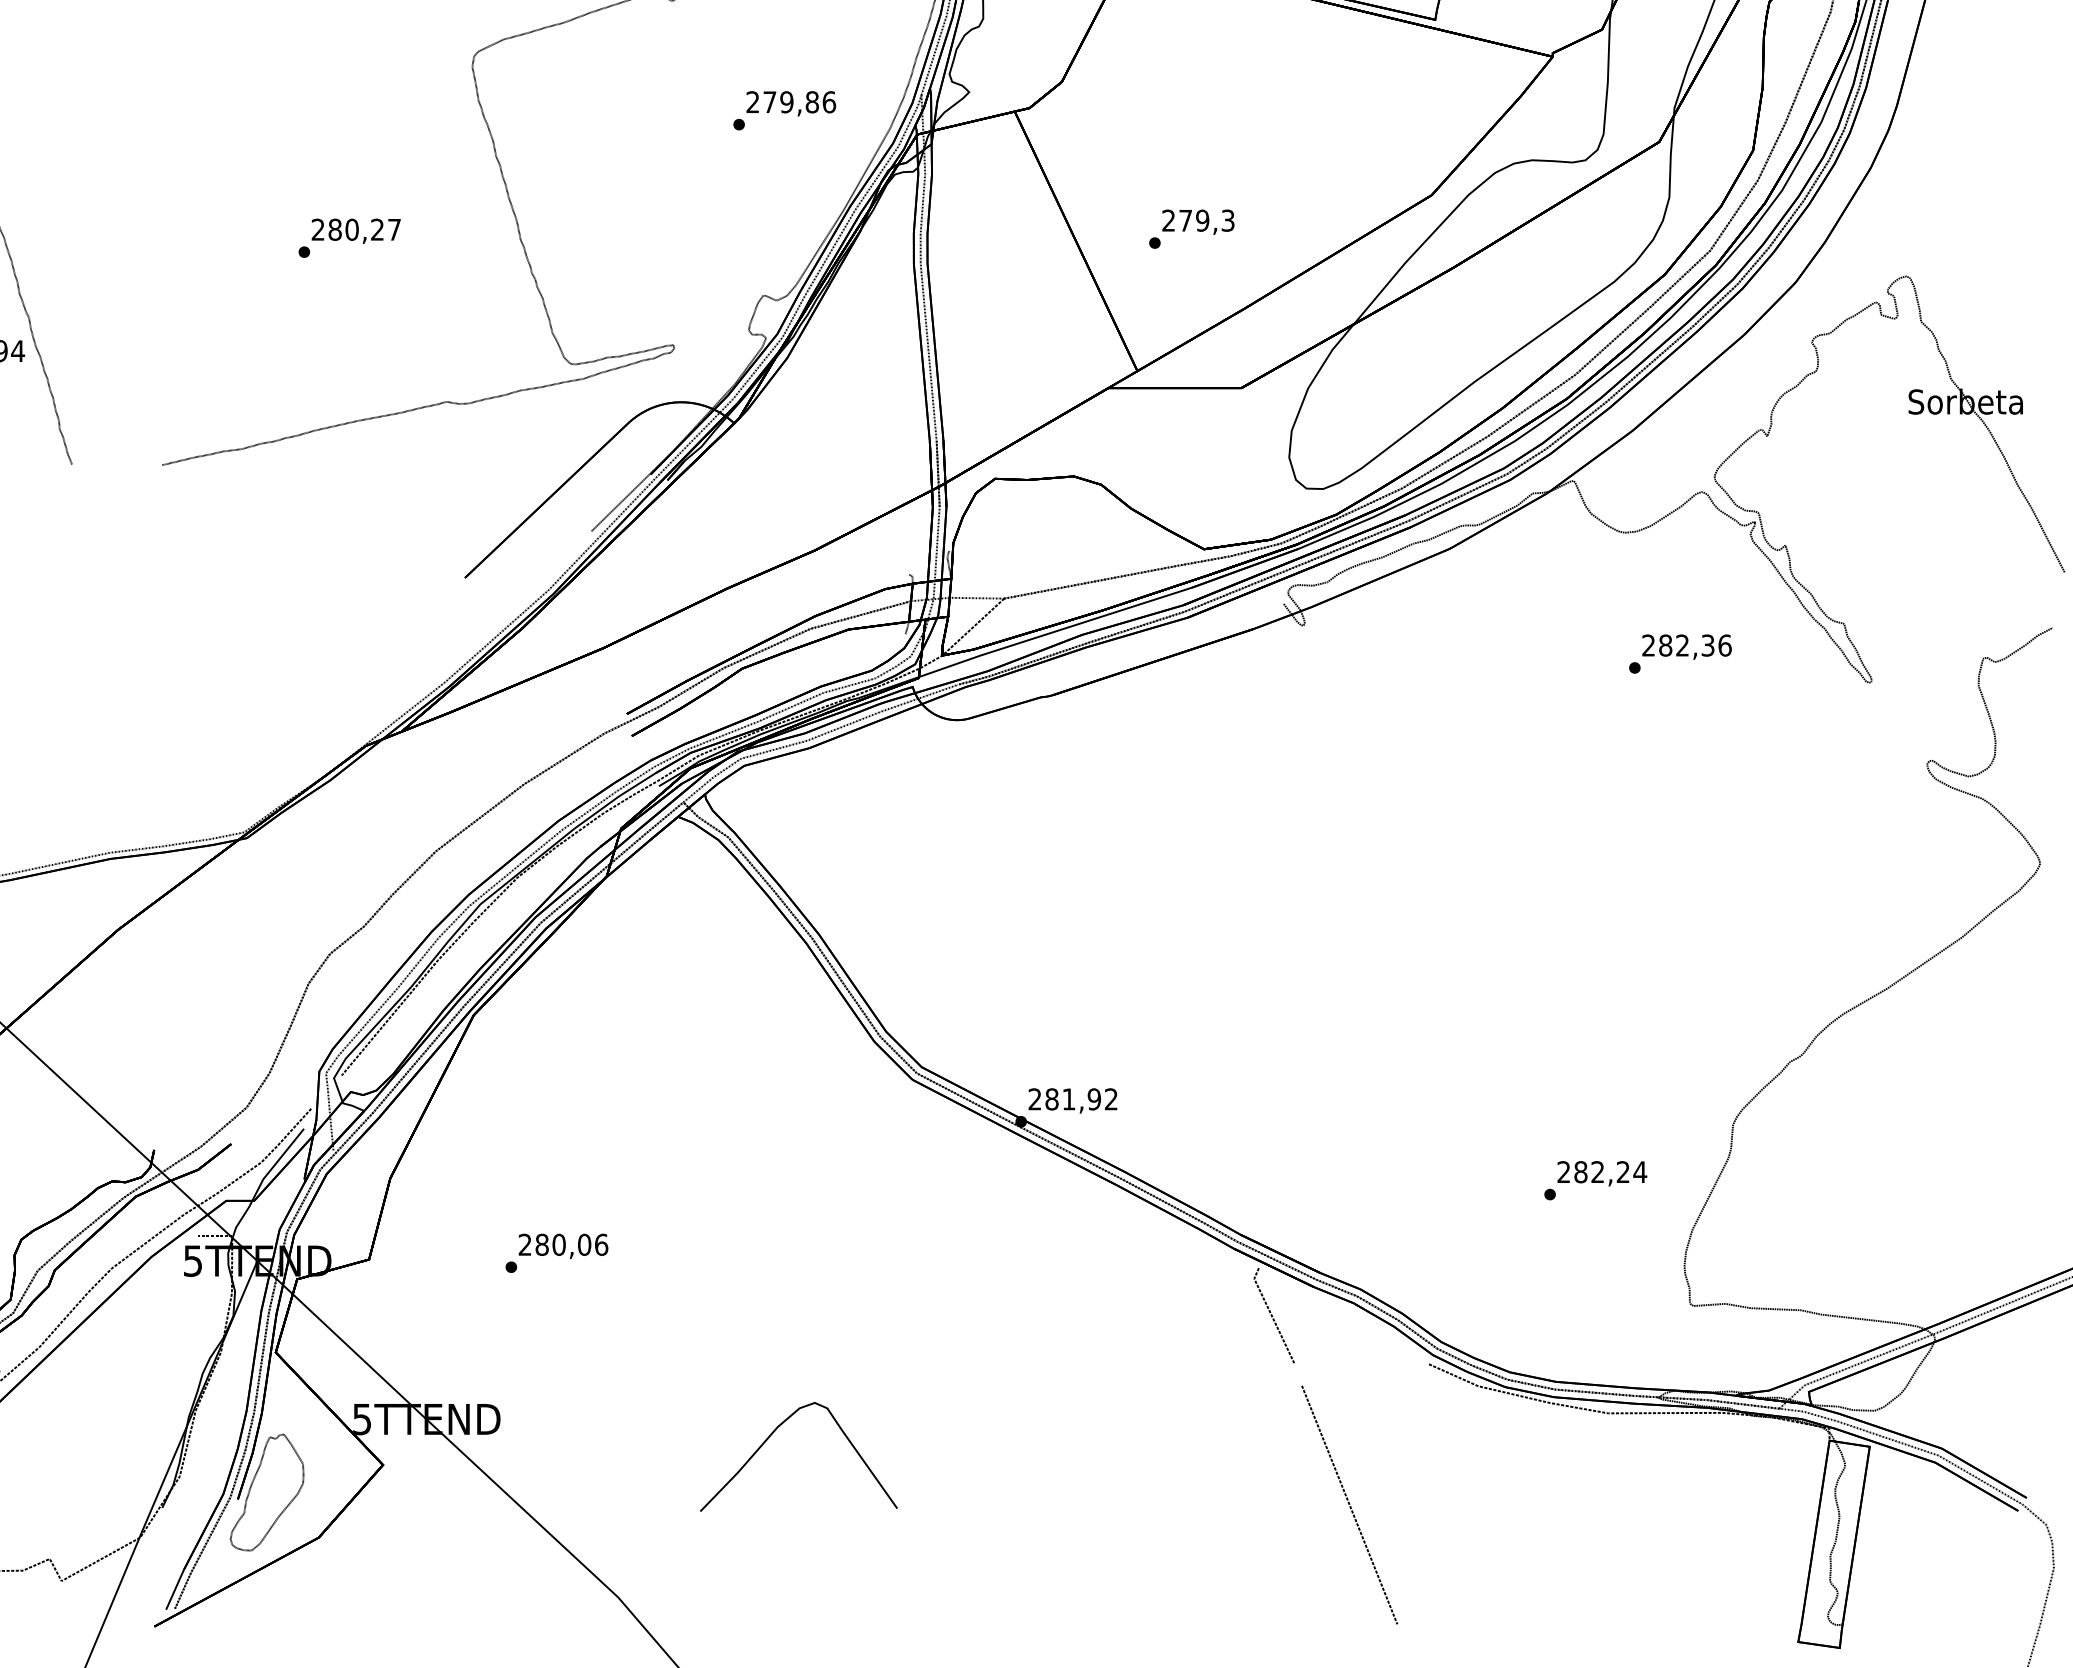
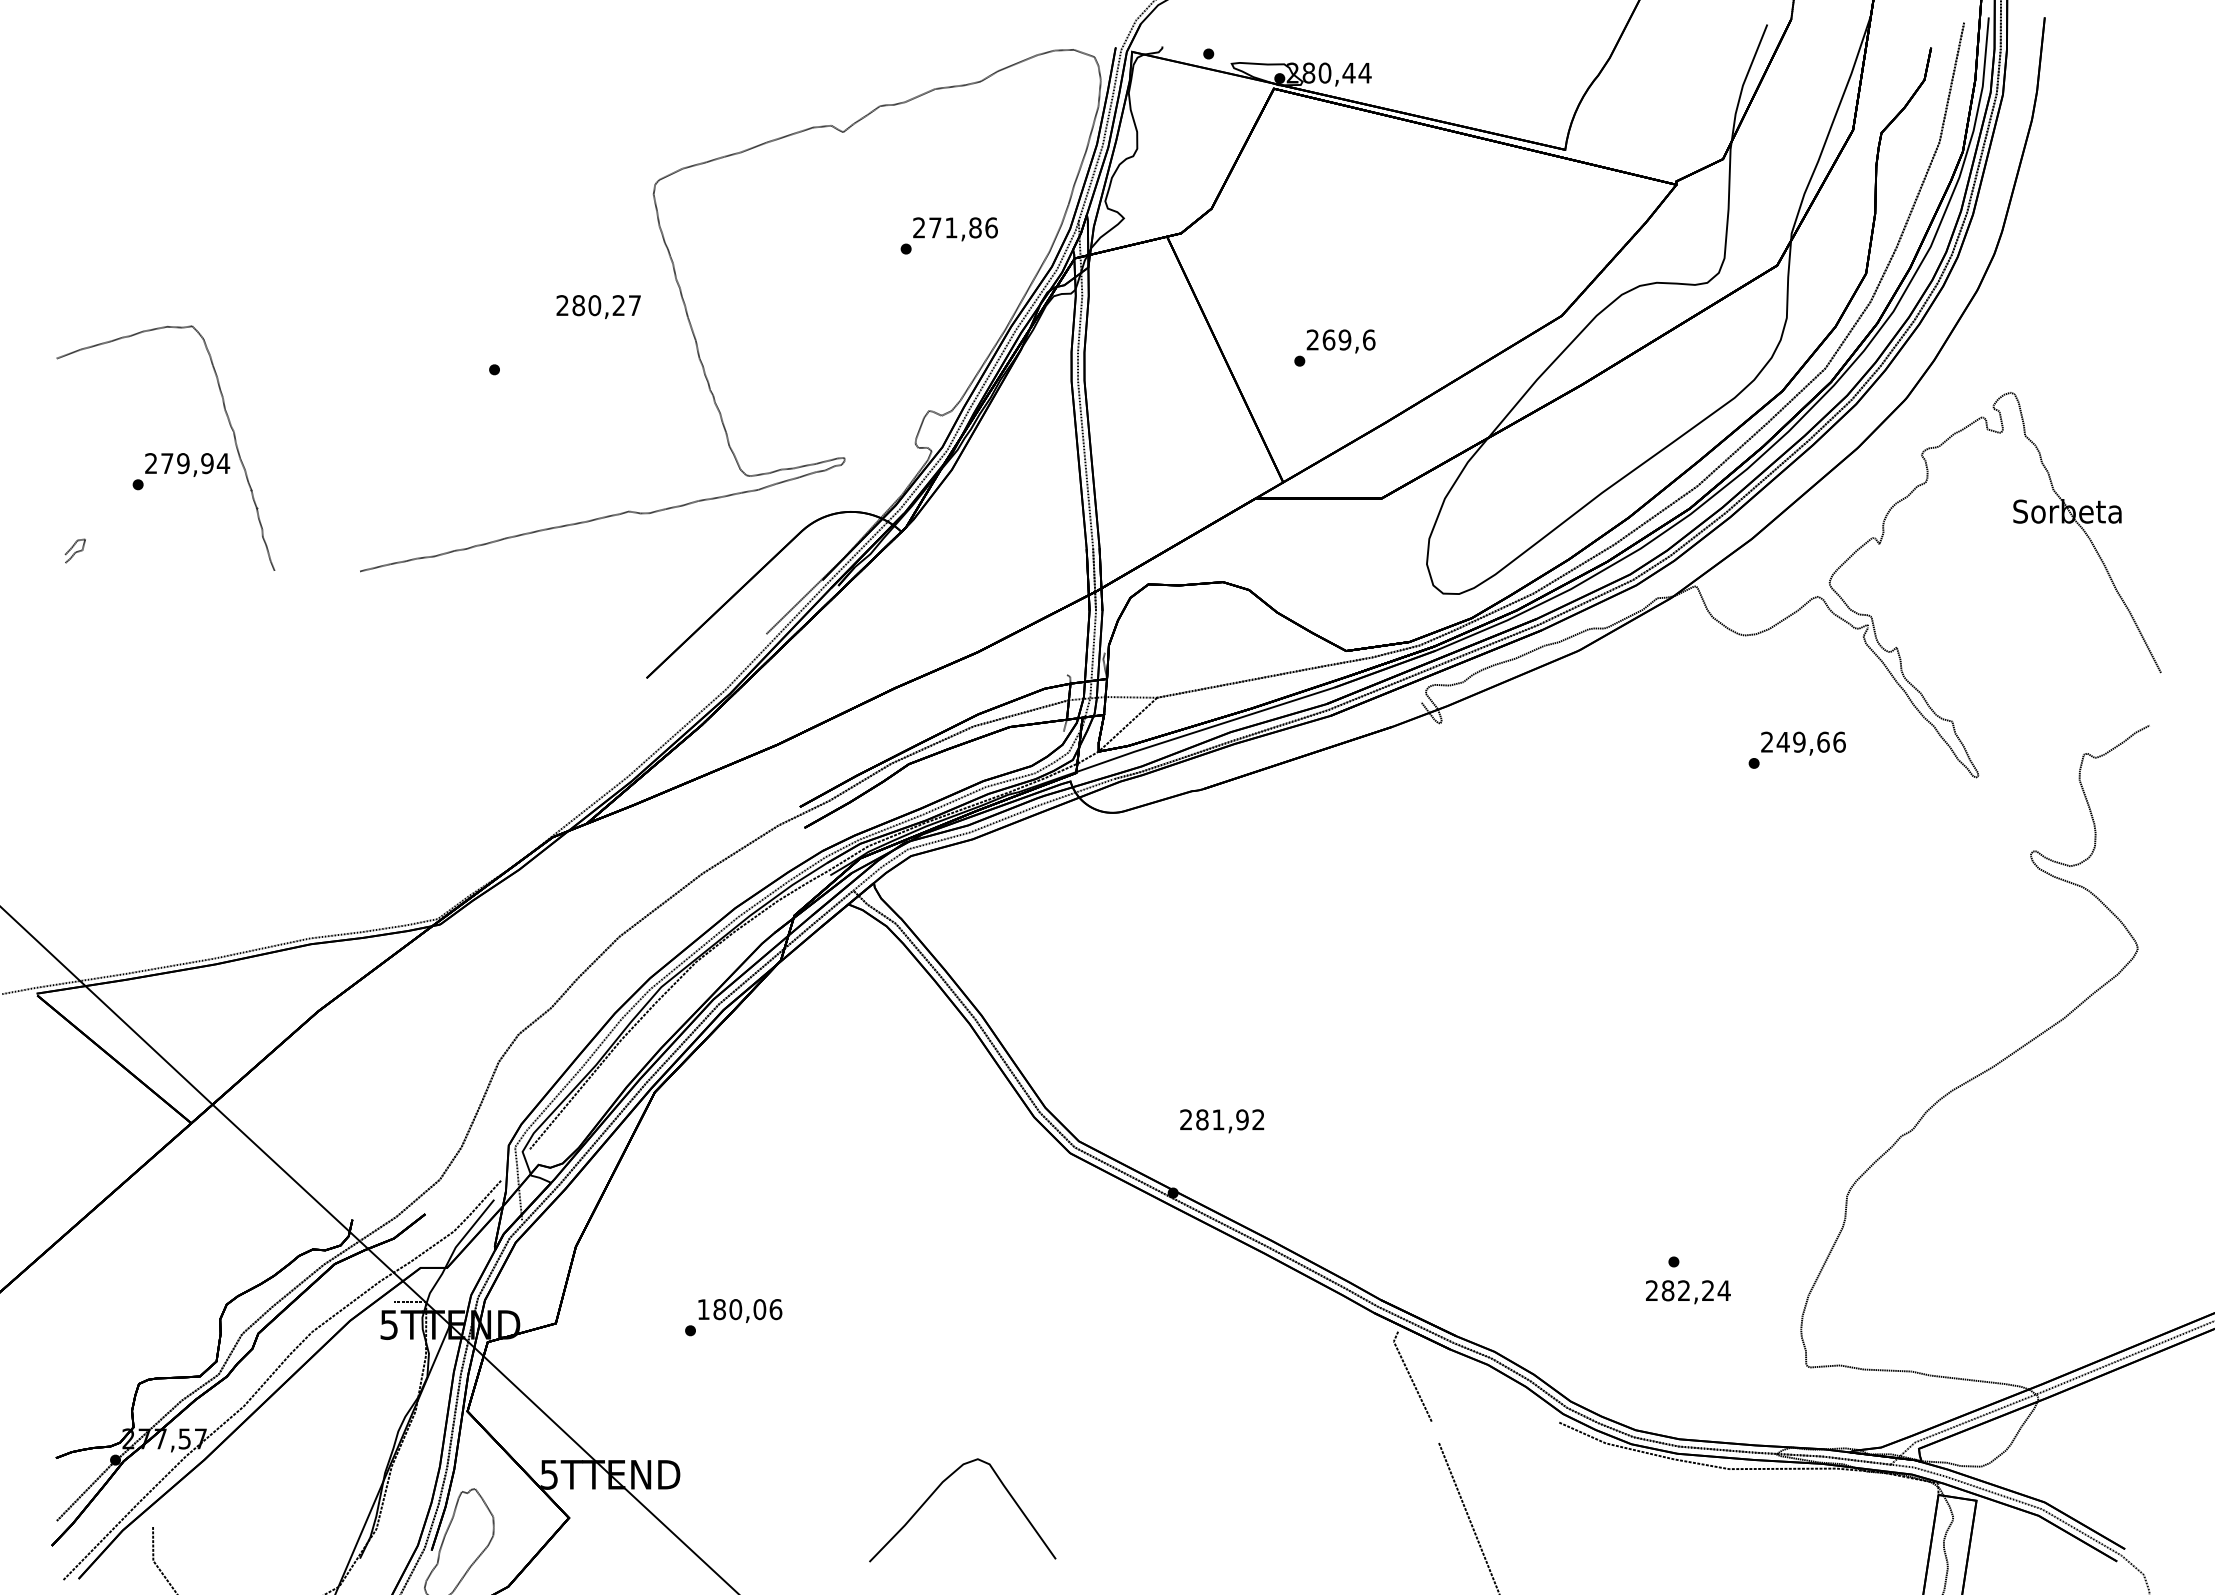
text: (787, 101) -> (951, 227), 279,86 -> 271,86
text: (1206, 220) -> (1348, 339), 279,3 -> 269,6
text: (356, 231) -> (598, 307), moved
text: (1685, 644) -> (1802, 741), 282,36 -> 249,66
text: (1073, 1101) -> (1222, 1121), moved
text: (1602, 1174) -> (1688, 1292), moved
text: (525, 1244) -> (703, 1309), 280,06 -> 180,06

